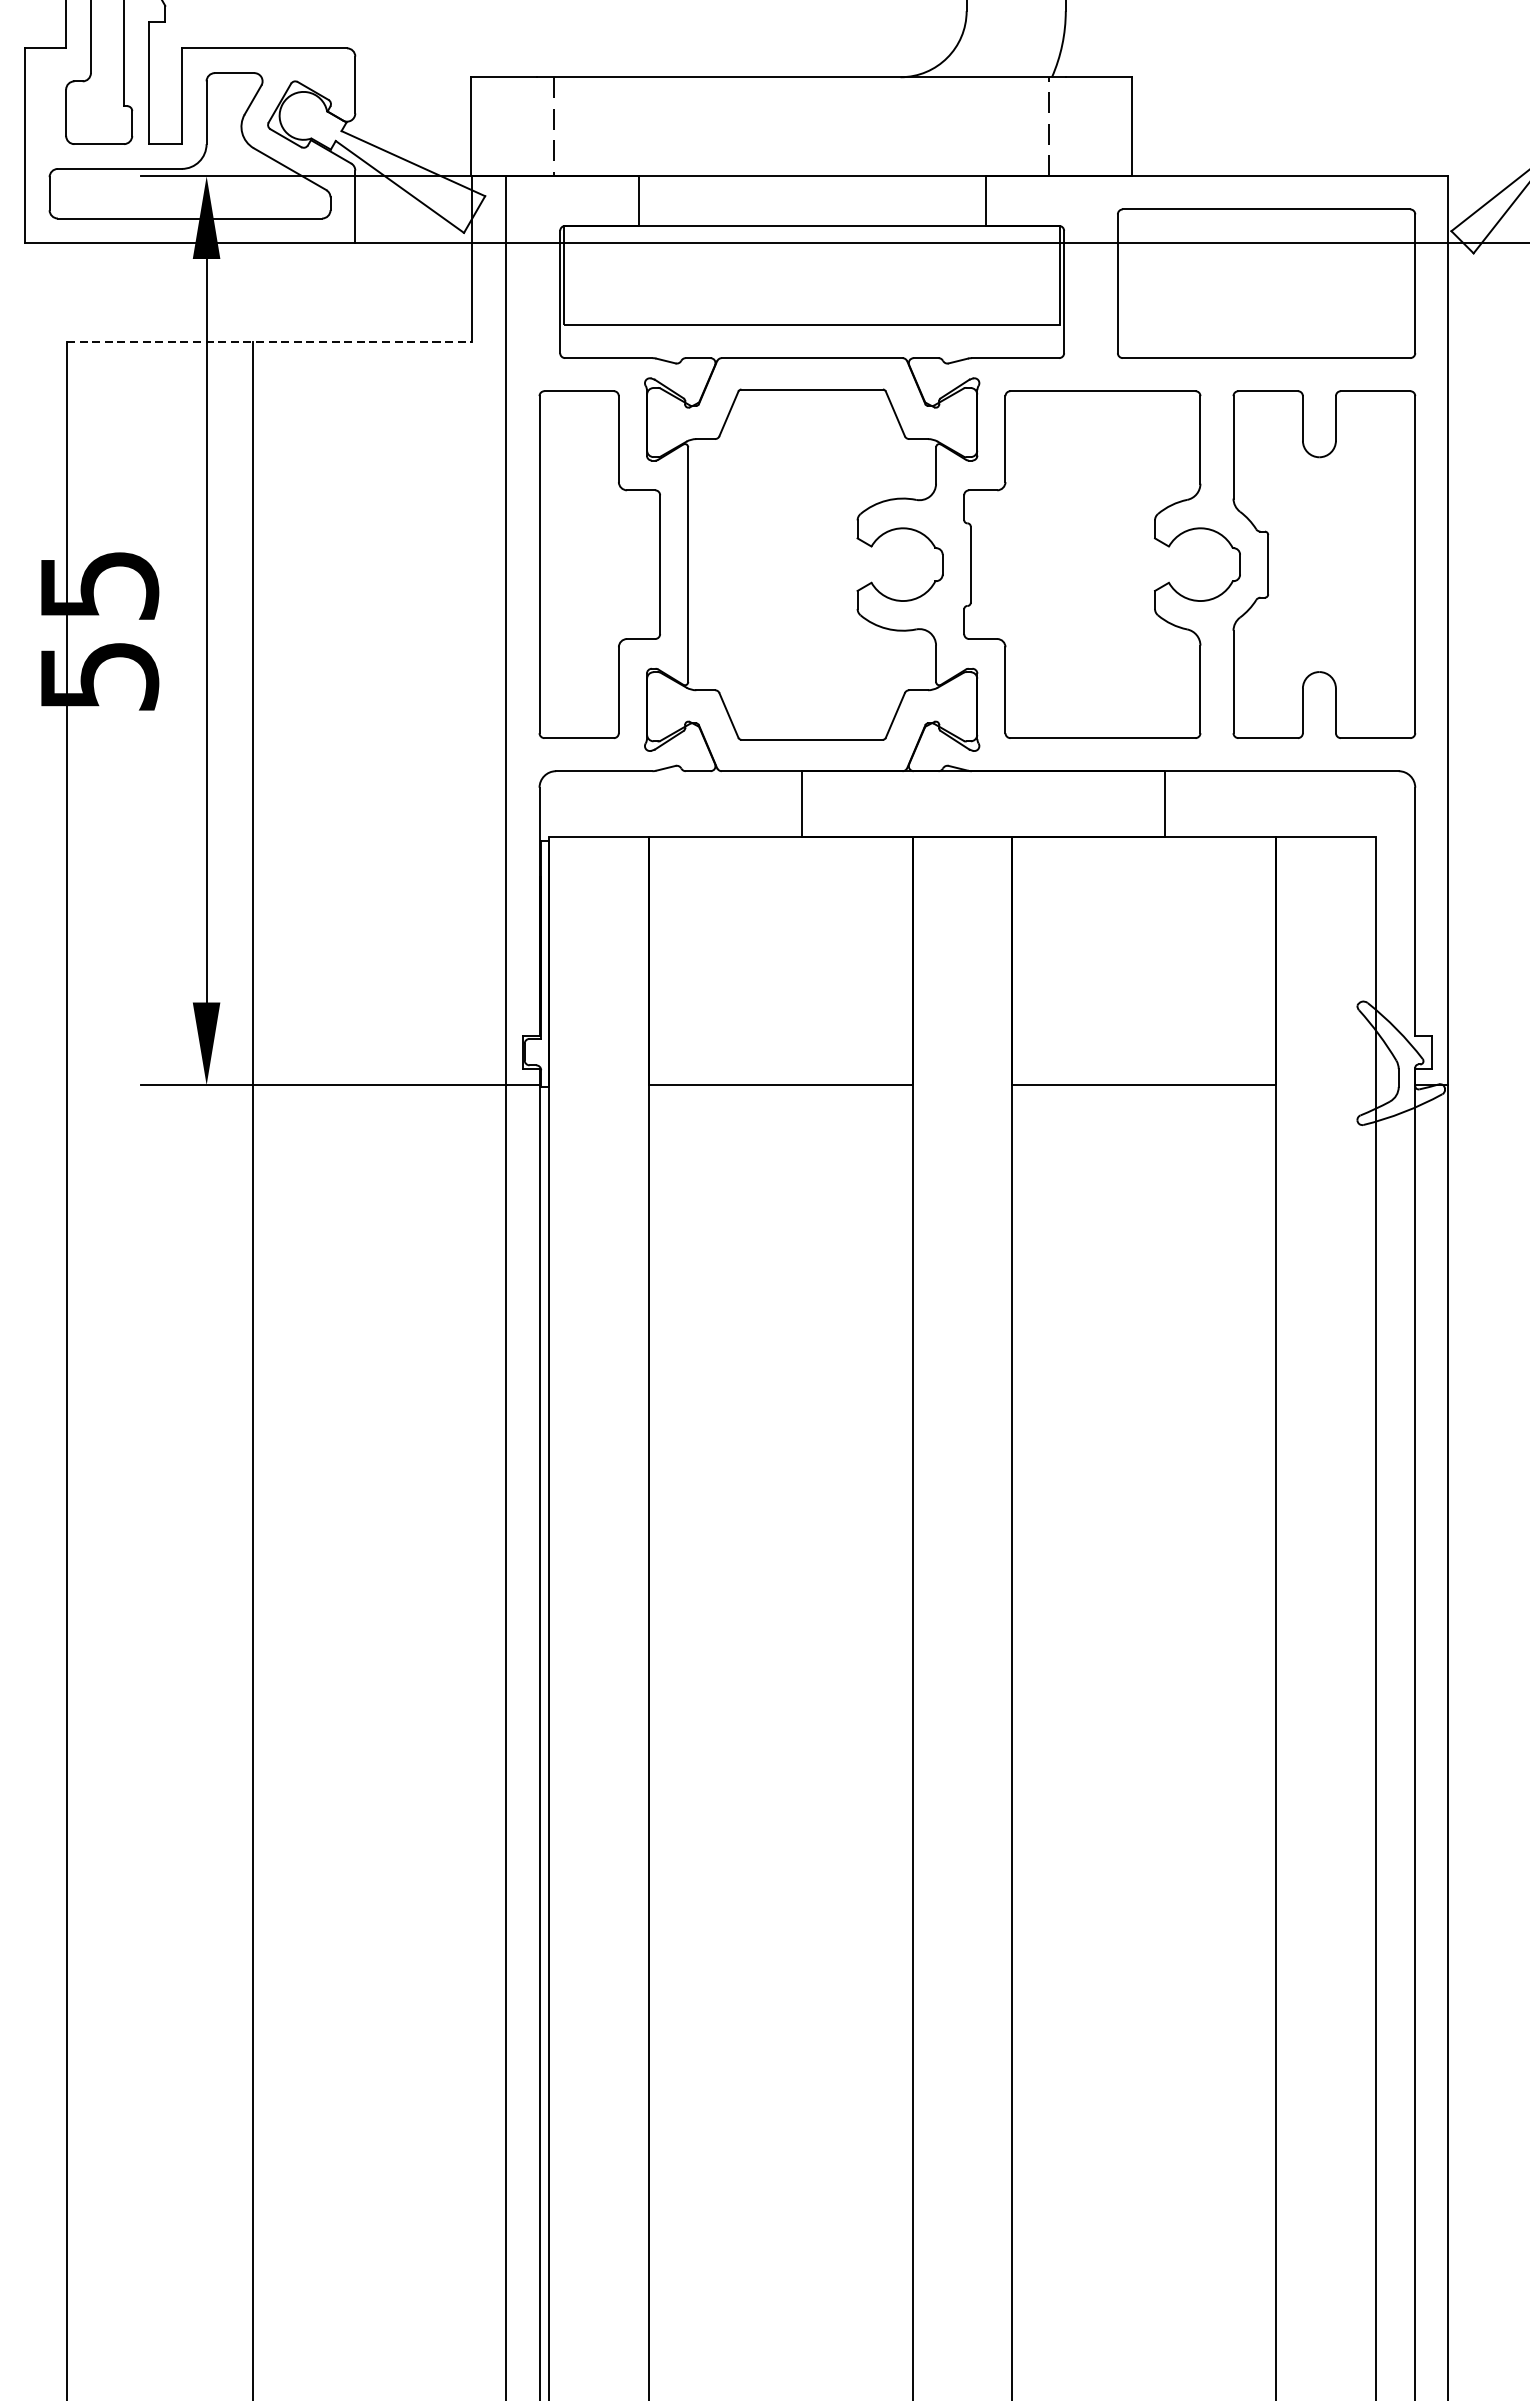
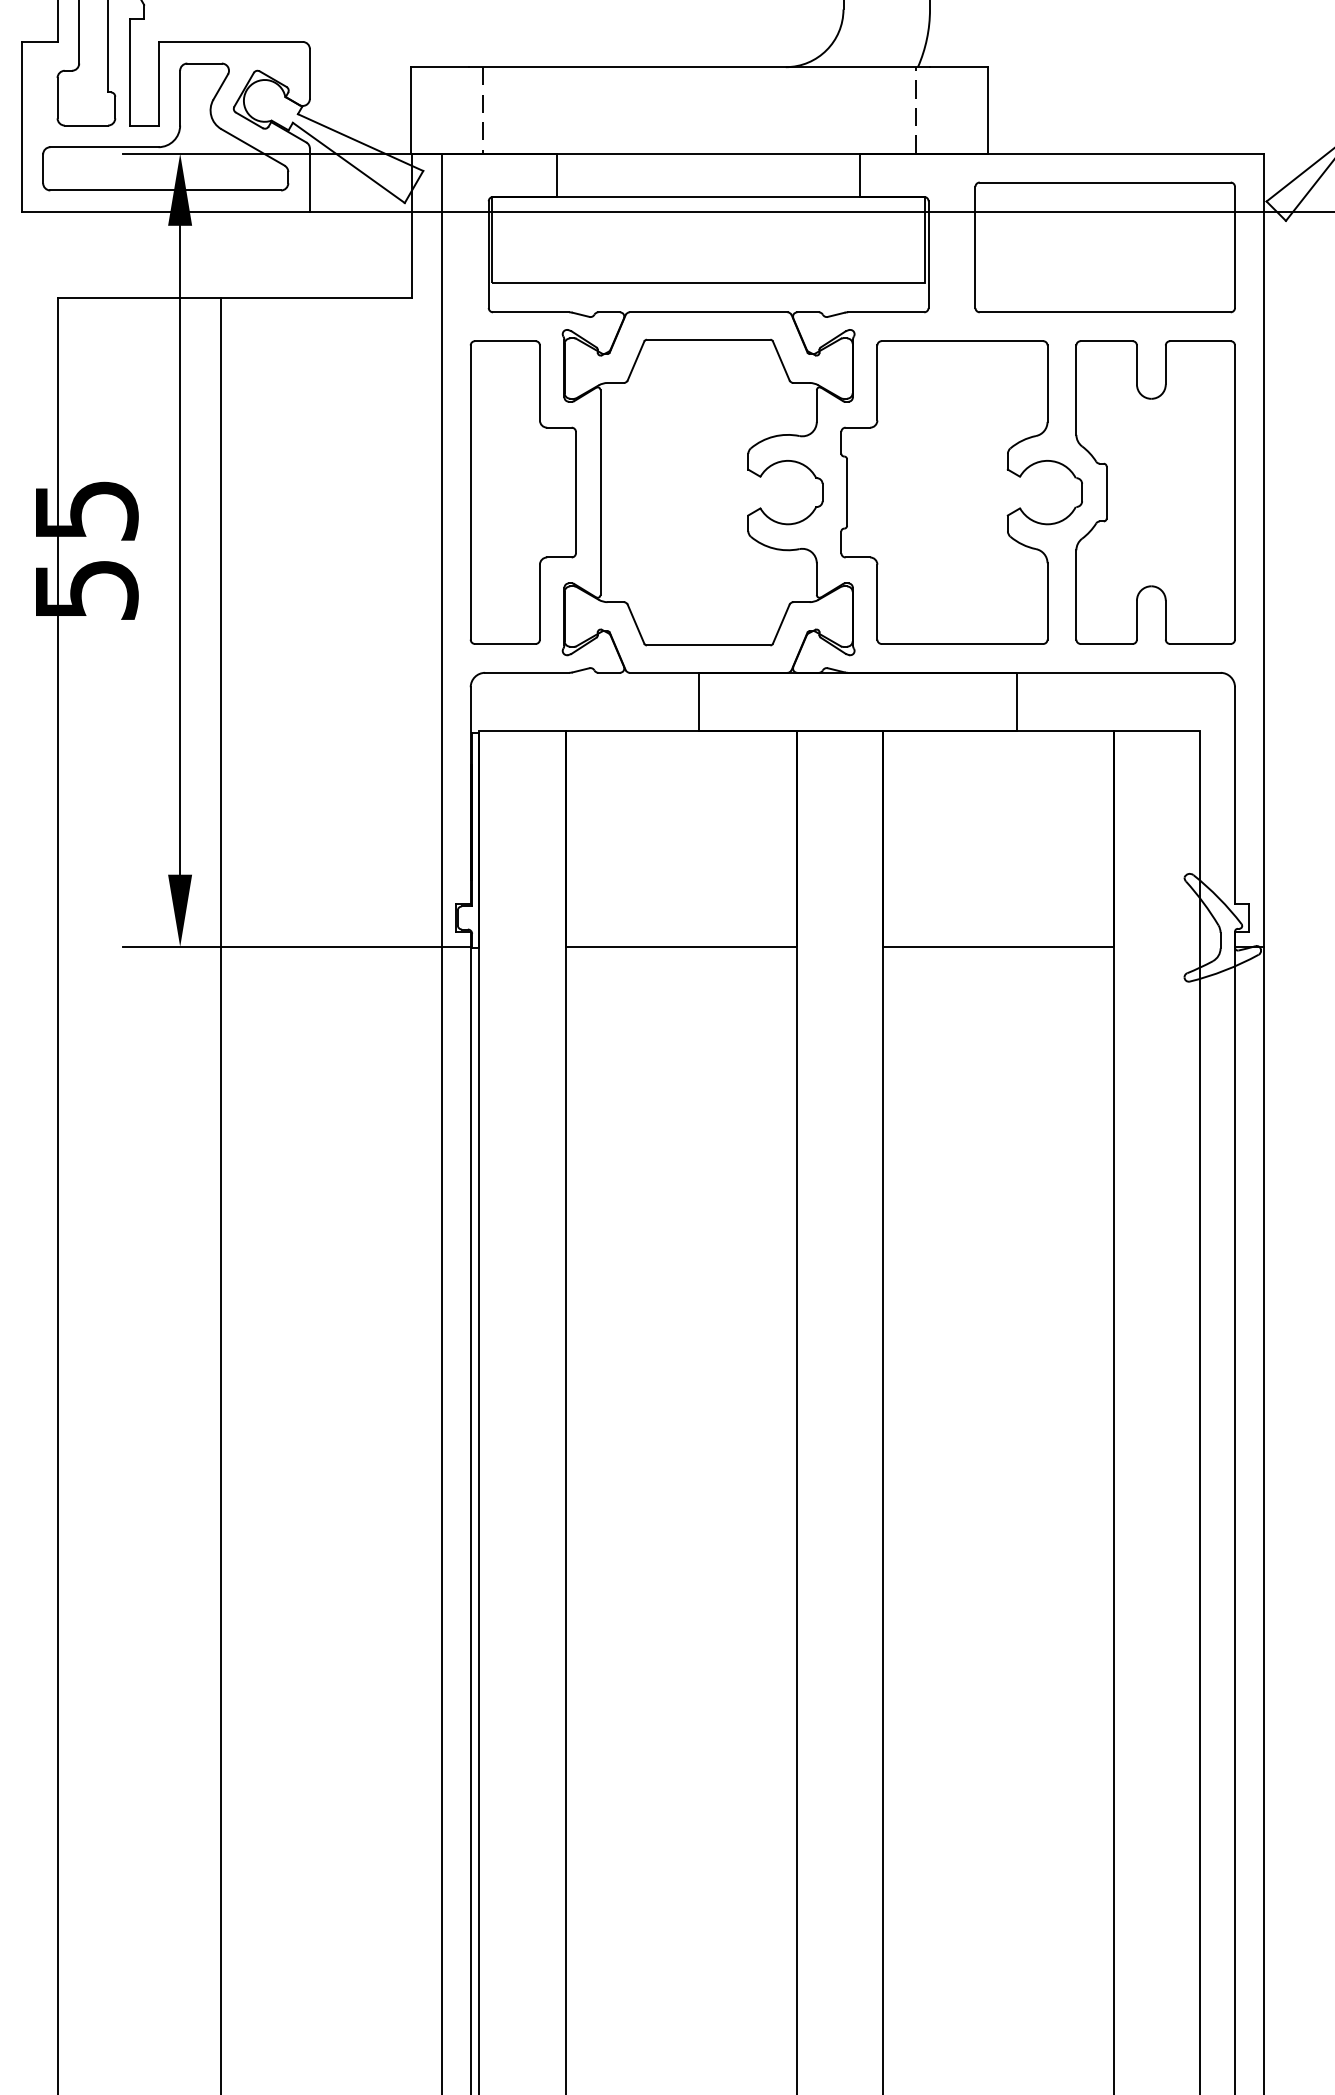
line: (268, 341) -> (234, 297), dashed -> solid

